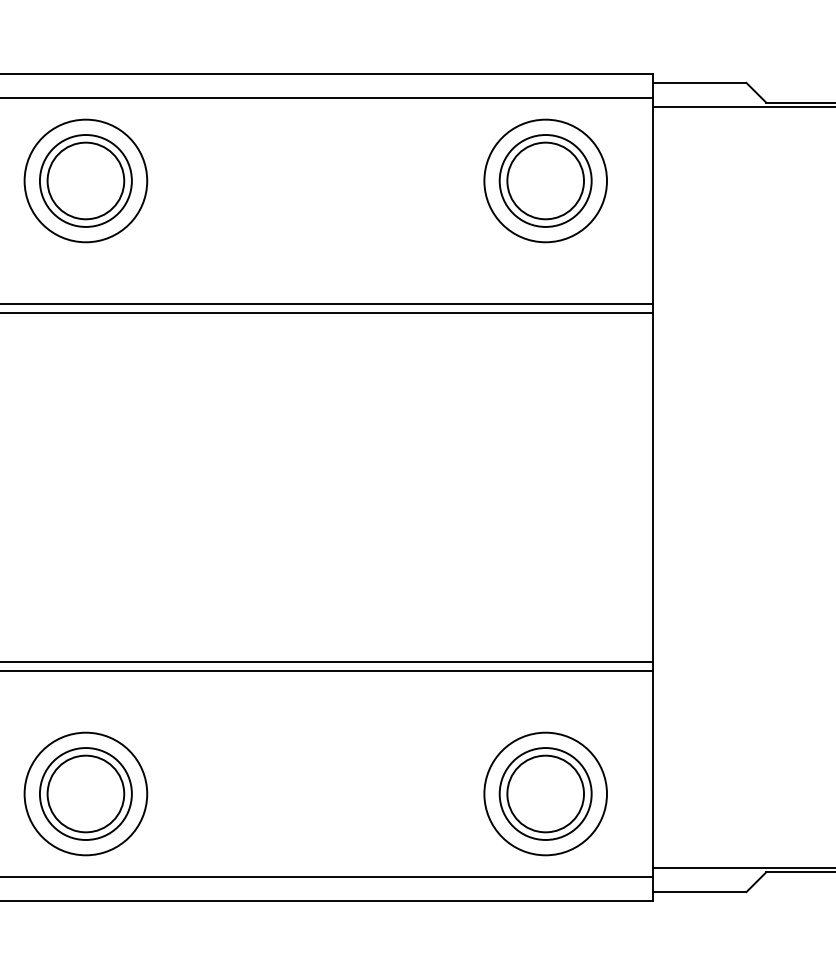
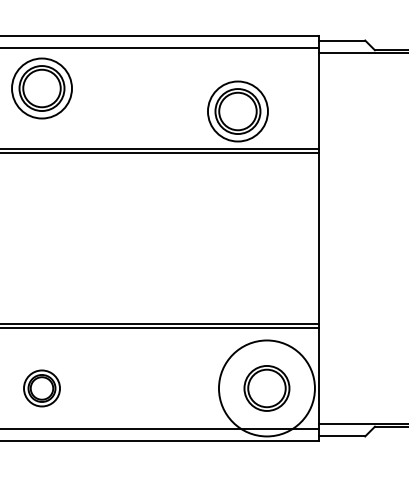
part: (544, 180) -> (237, 111), moved
part: (84, 794) -> (41, 388), size x0.6
circle: (544, 794) -> (266, 388), size x1.6

